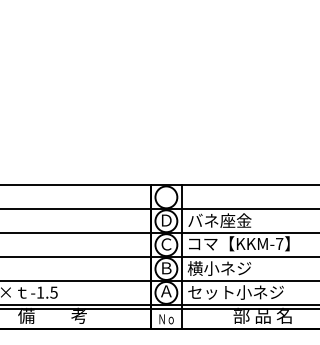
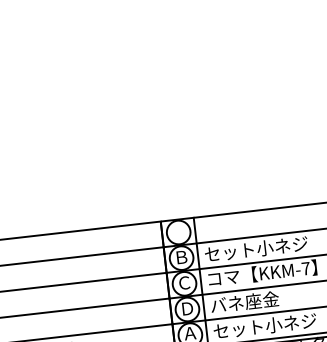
text: (166, 220) -> (181, 257), Ｄ -> Ｂ
text: (235, 220) -> (255, 248), バネ座金 -> セット小ネジ
text: (166, 268) -> (187, 308), Ｂ -> Ｄ
text: (219, 268) -> (244, 302), 横小ネジ -> バネ座金

